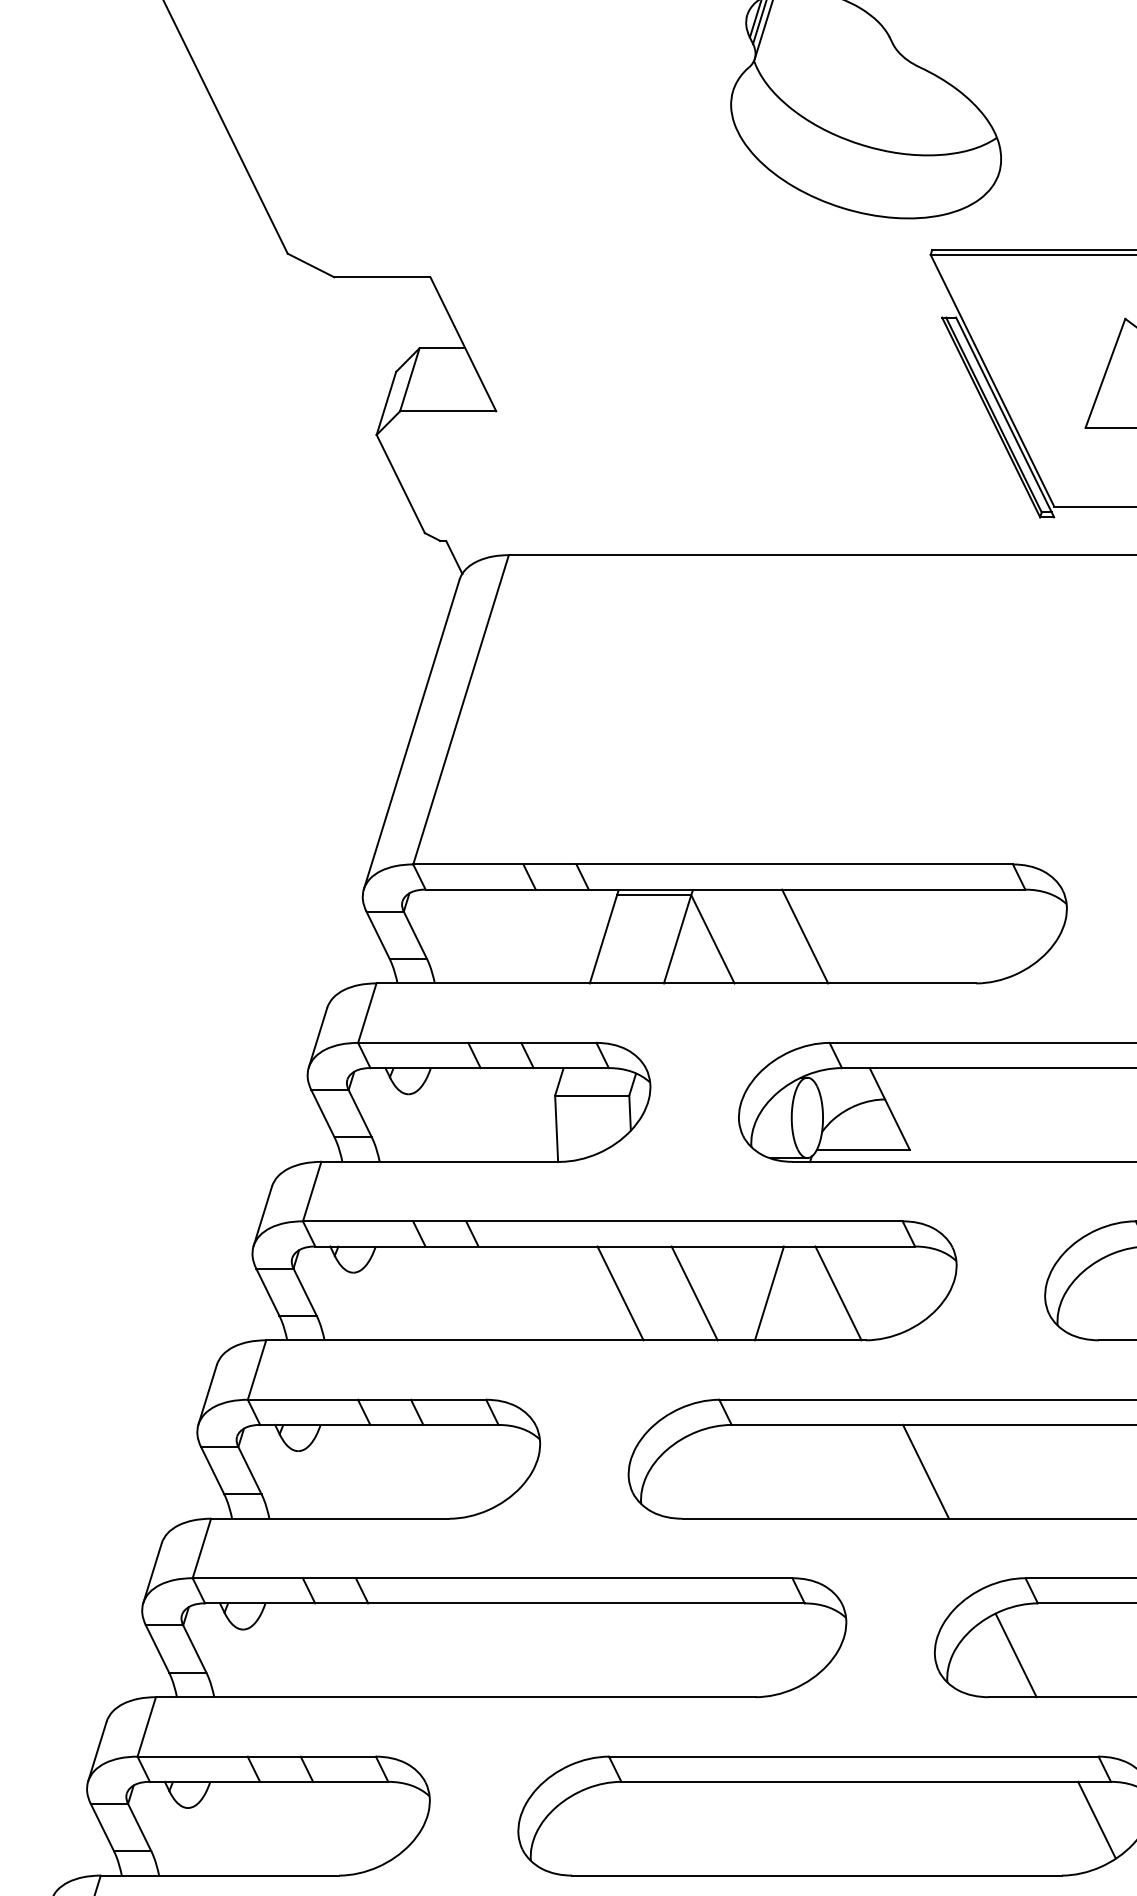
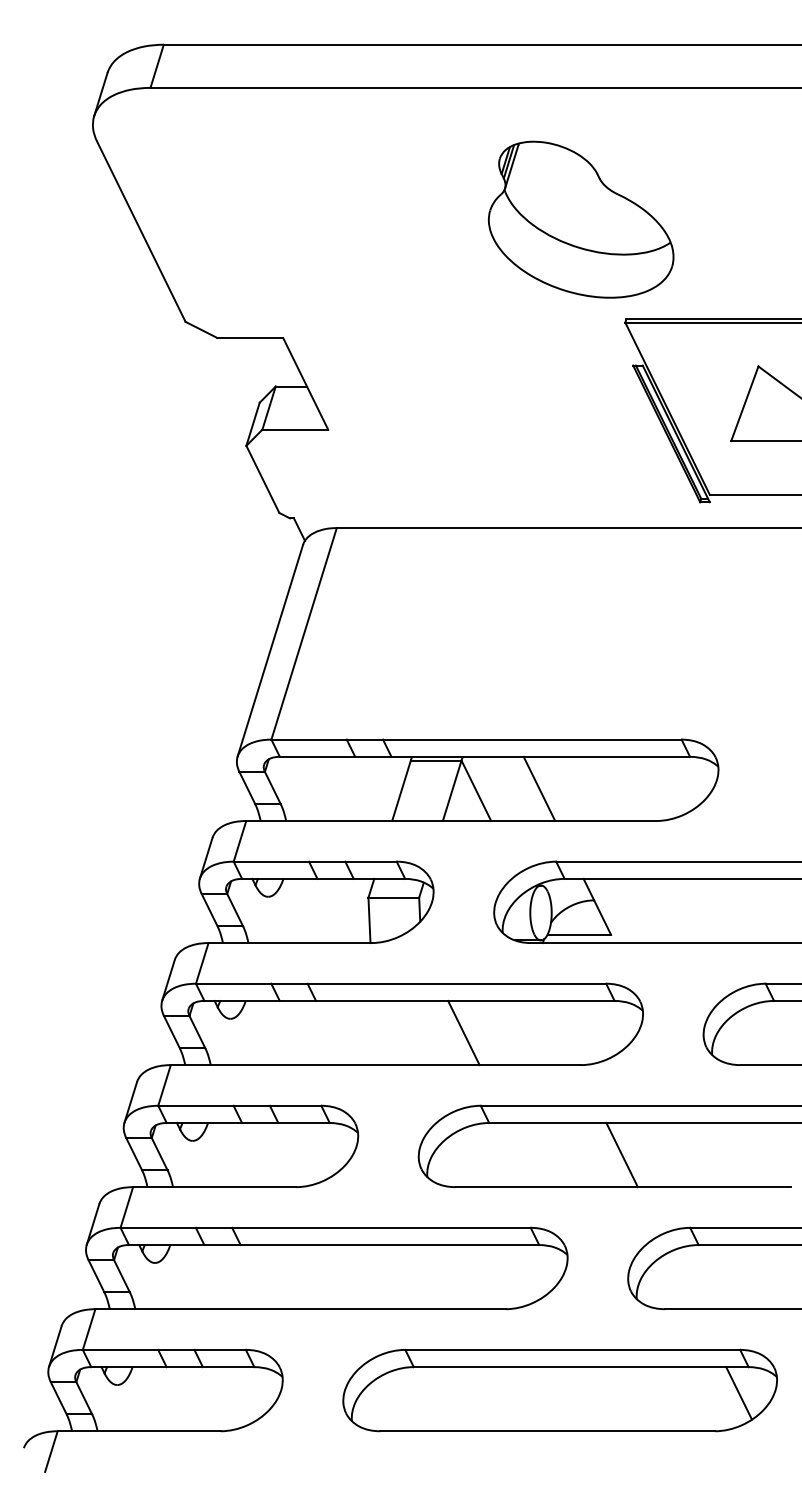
line: (619, 1292) -> (412, 1032), removed
line: (768, 1292) -> (514, 1032), removed
line: (838, 1292) -> (562, 1032), removed
line: (1015, 1655) -> (683, 1280), removed

